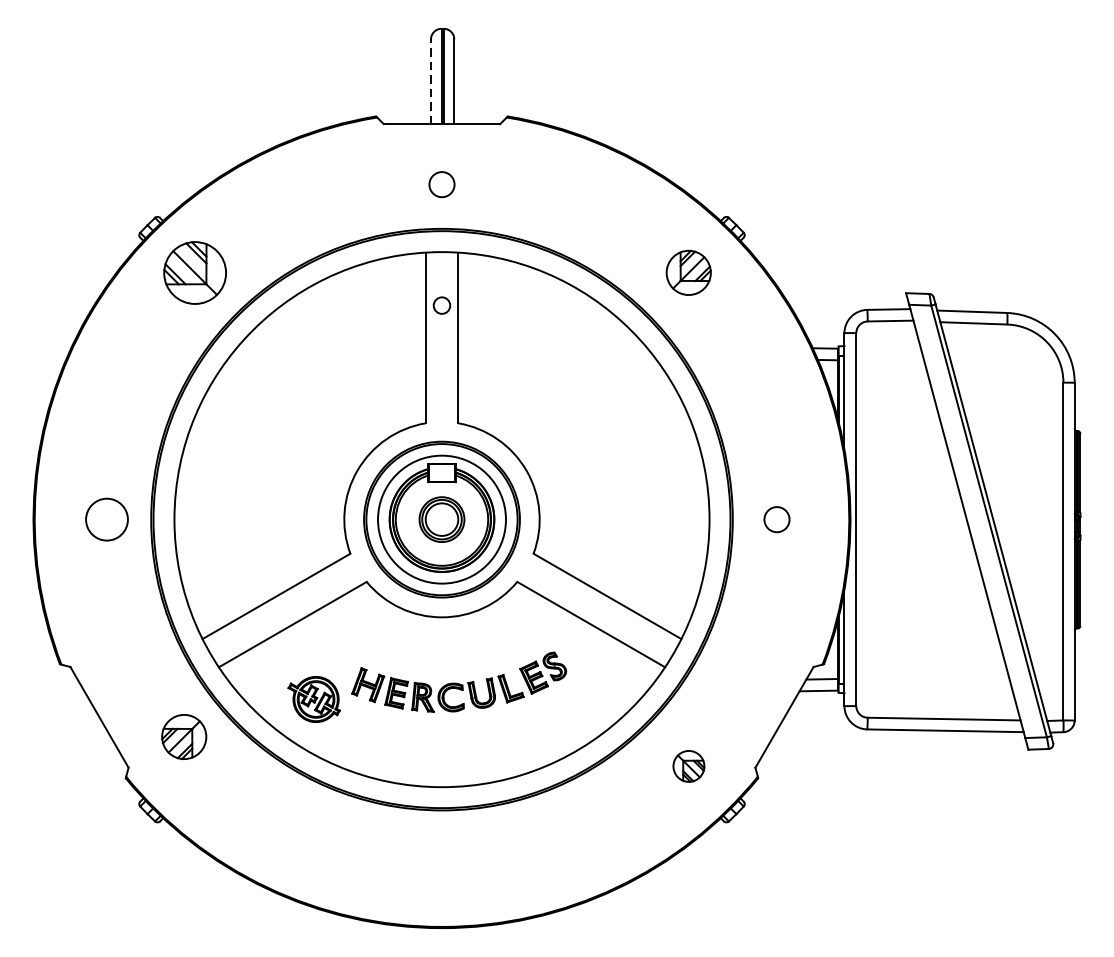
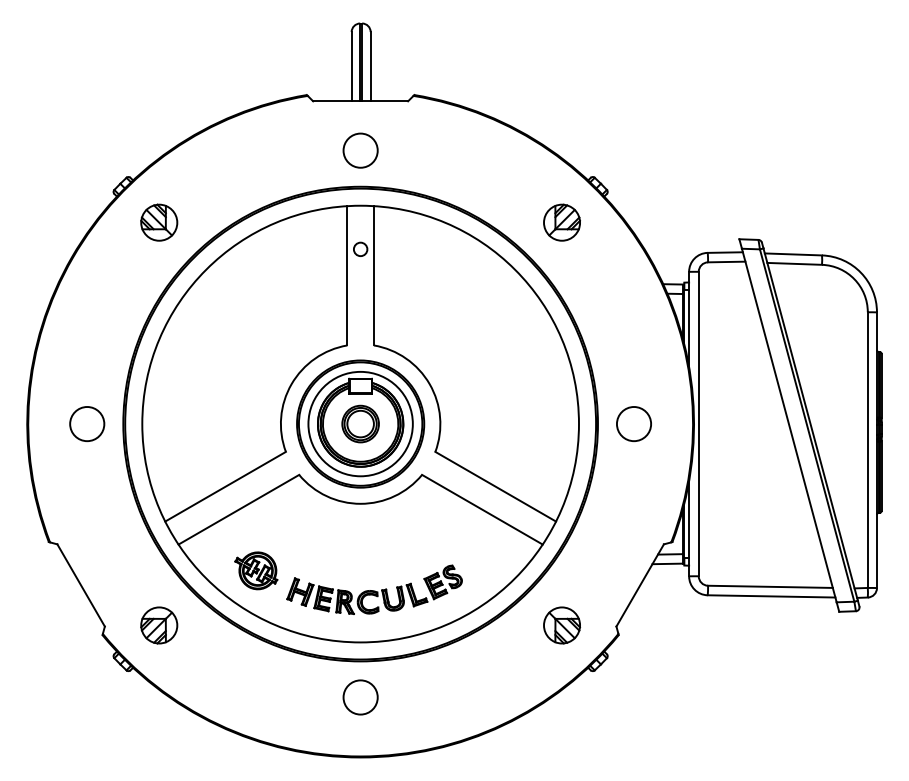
line: (430, 81) -> (351, 66), dashed -> solid
circle: (441, 184) -> (360, 150), size x1.67
part: (195, 272) -> (159, 222), size x0.71
circle: (776, 520) -> (633, 424), size x1.67
part: (458, 681) -> (374, 589), moved
part: (184, 737) -> (159, 625), moved
part: (689, 766) -> (562, 625), size x1.43
circle: (441, 854) -> (360, 697), added

